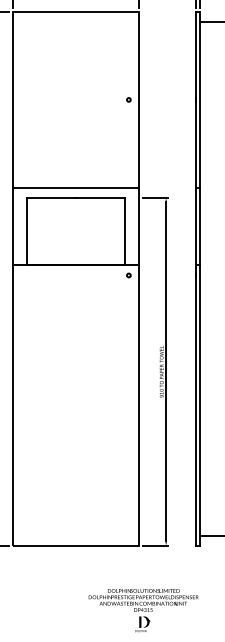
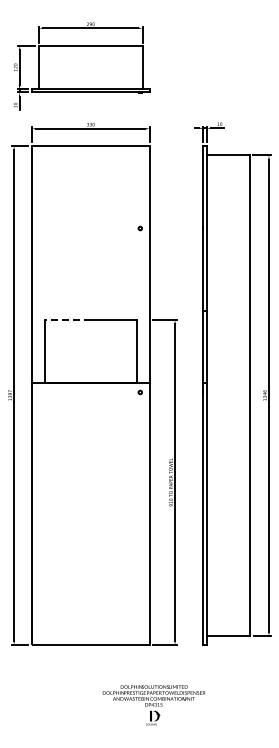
line: (75, 188) -> (90, 311), removed
line: (50, 197) -> (67, 319), solid -> dashed

